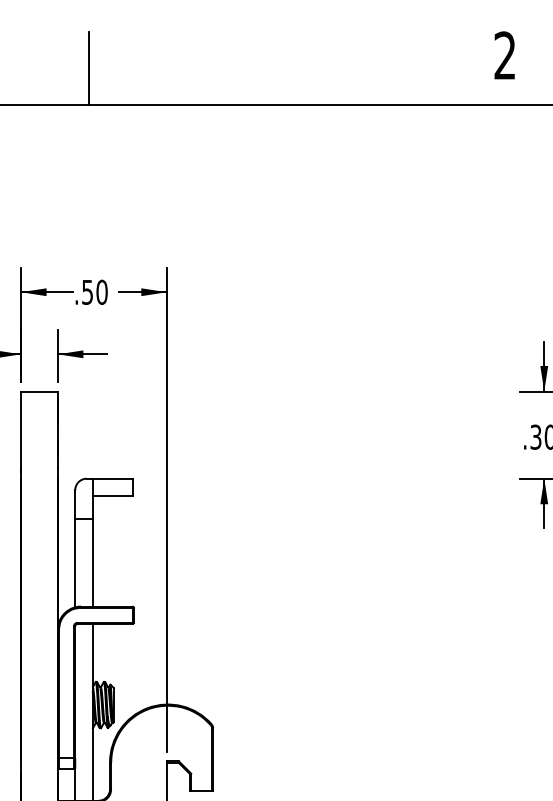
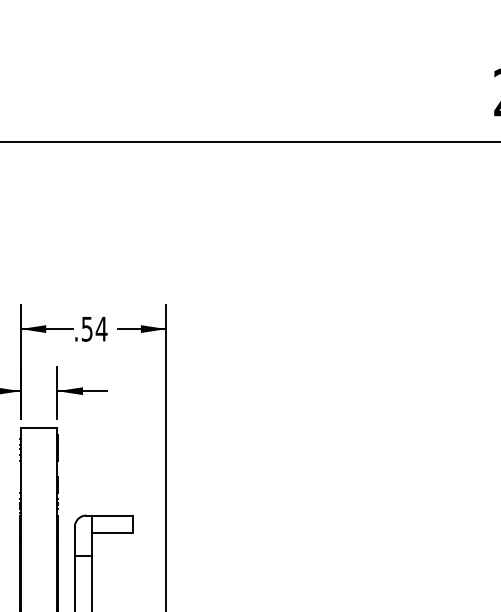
line: (88, 68) -> (88, 105), removed
text: (102, 291) -> (102, 328), .50 -> .54

